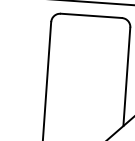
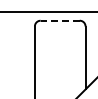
line: (91, 15) -> (60, 20), solid -> dashed

